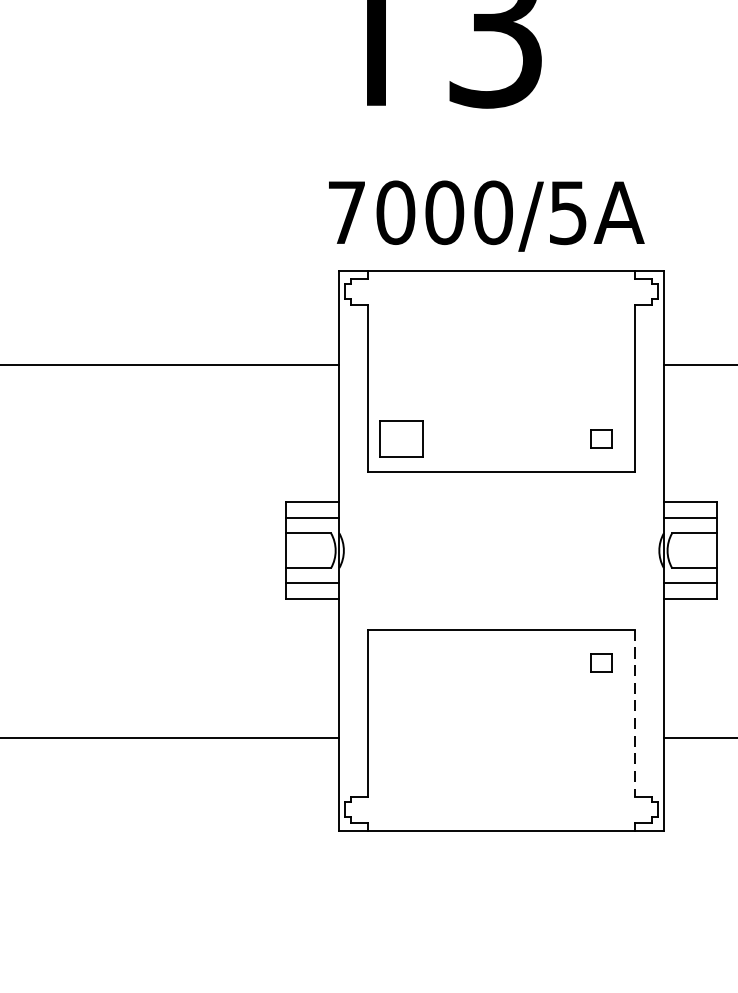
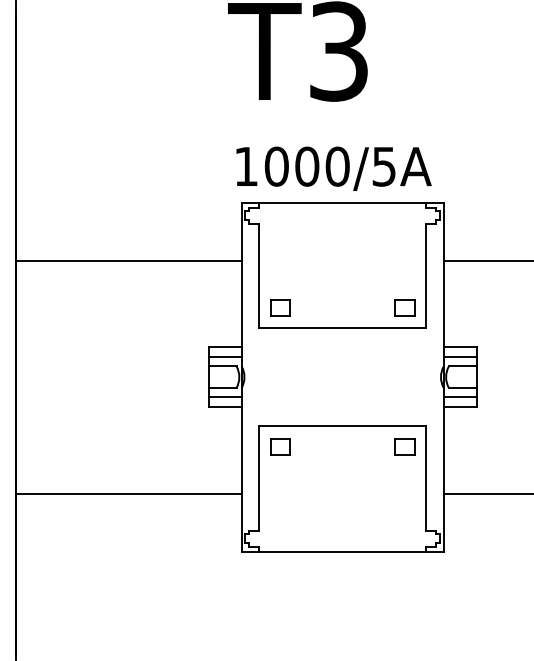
text: (347, 212) -> (246, 166), 7000/5A -> 1000/5A
part: (401, 438) -> (280, 307), size x0.71
part: (600, 438) -> (404, 307), size x1.43
part: (401, 661) -> (280, 446), added
part: (600, 661) -> (404, 446), size x1.43
line: (636, 713) -> (426, 478), dashed -> solid

